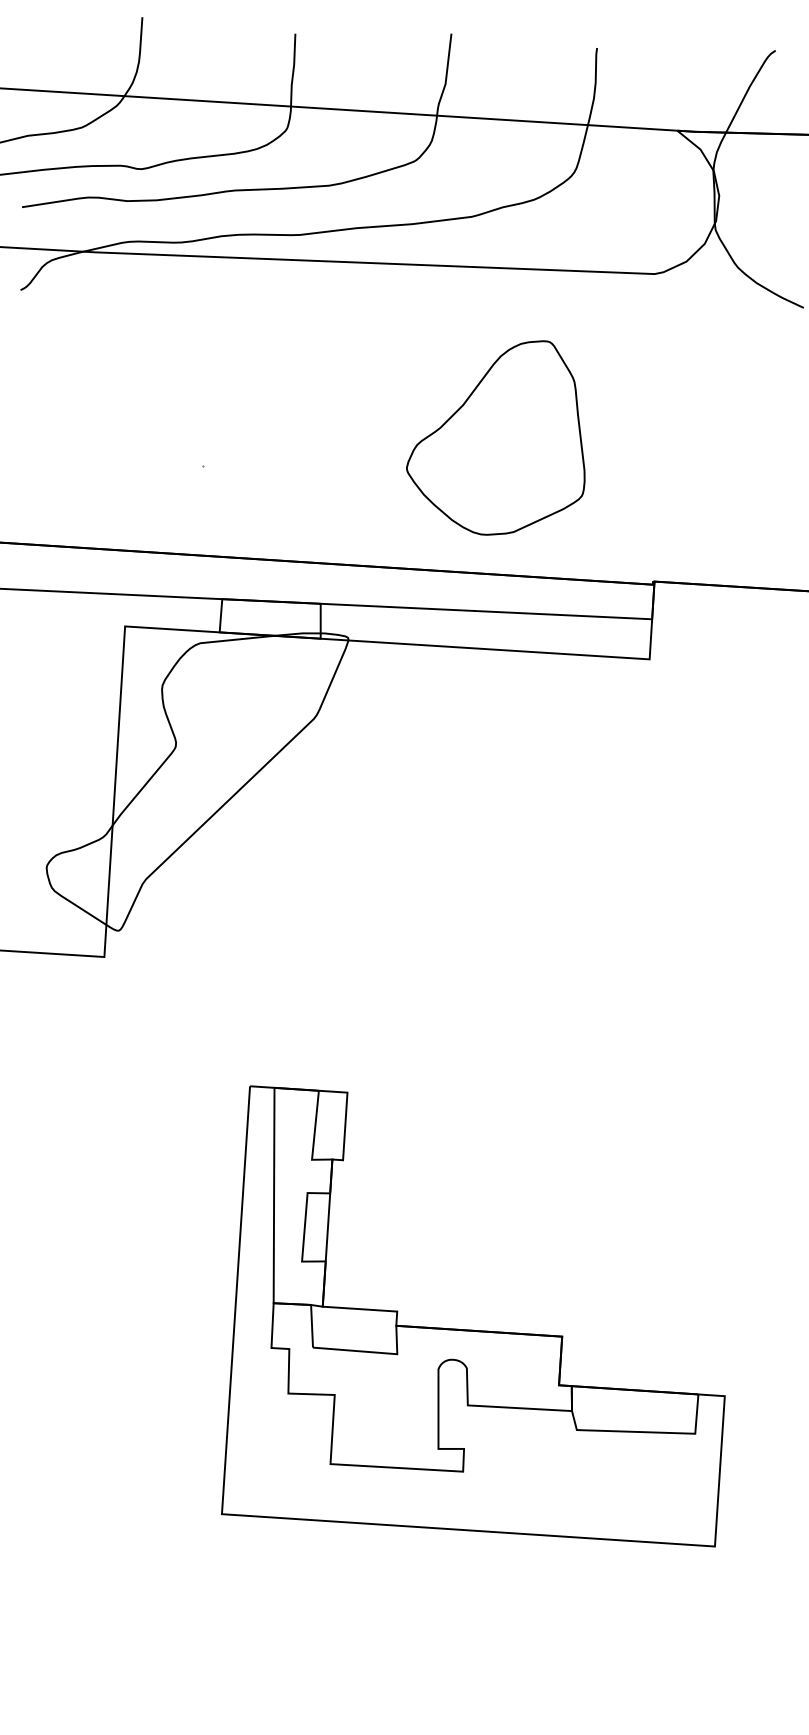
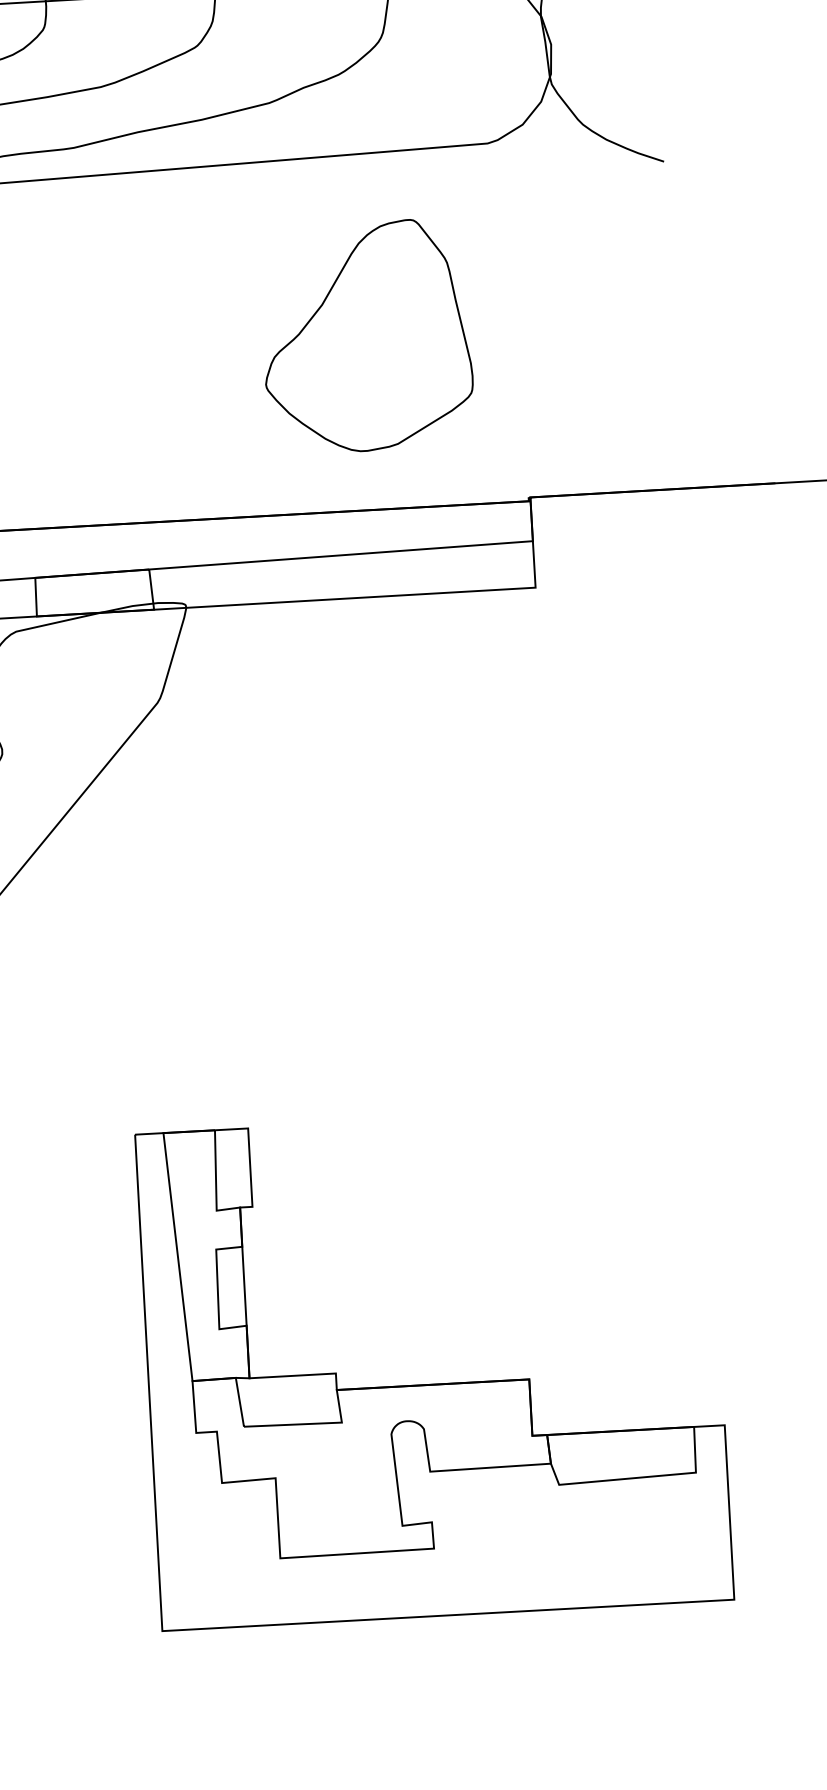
part: (495, 437) -> (363, 337), moved

